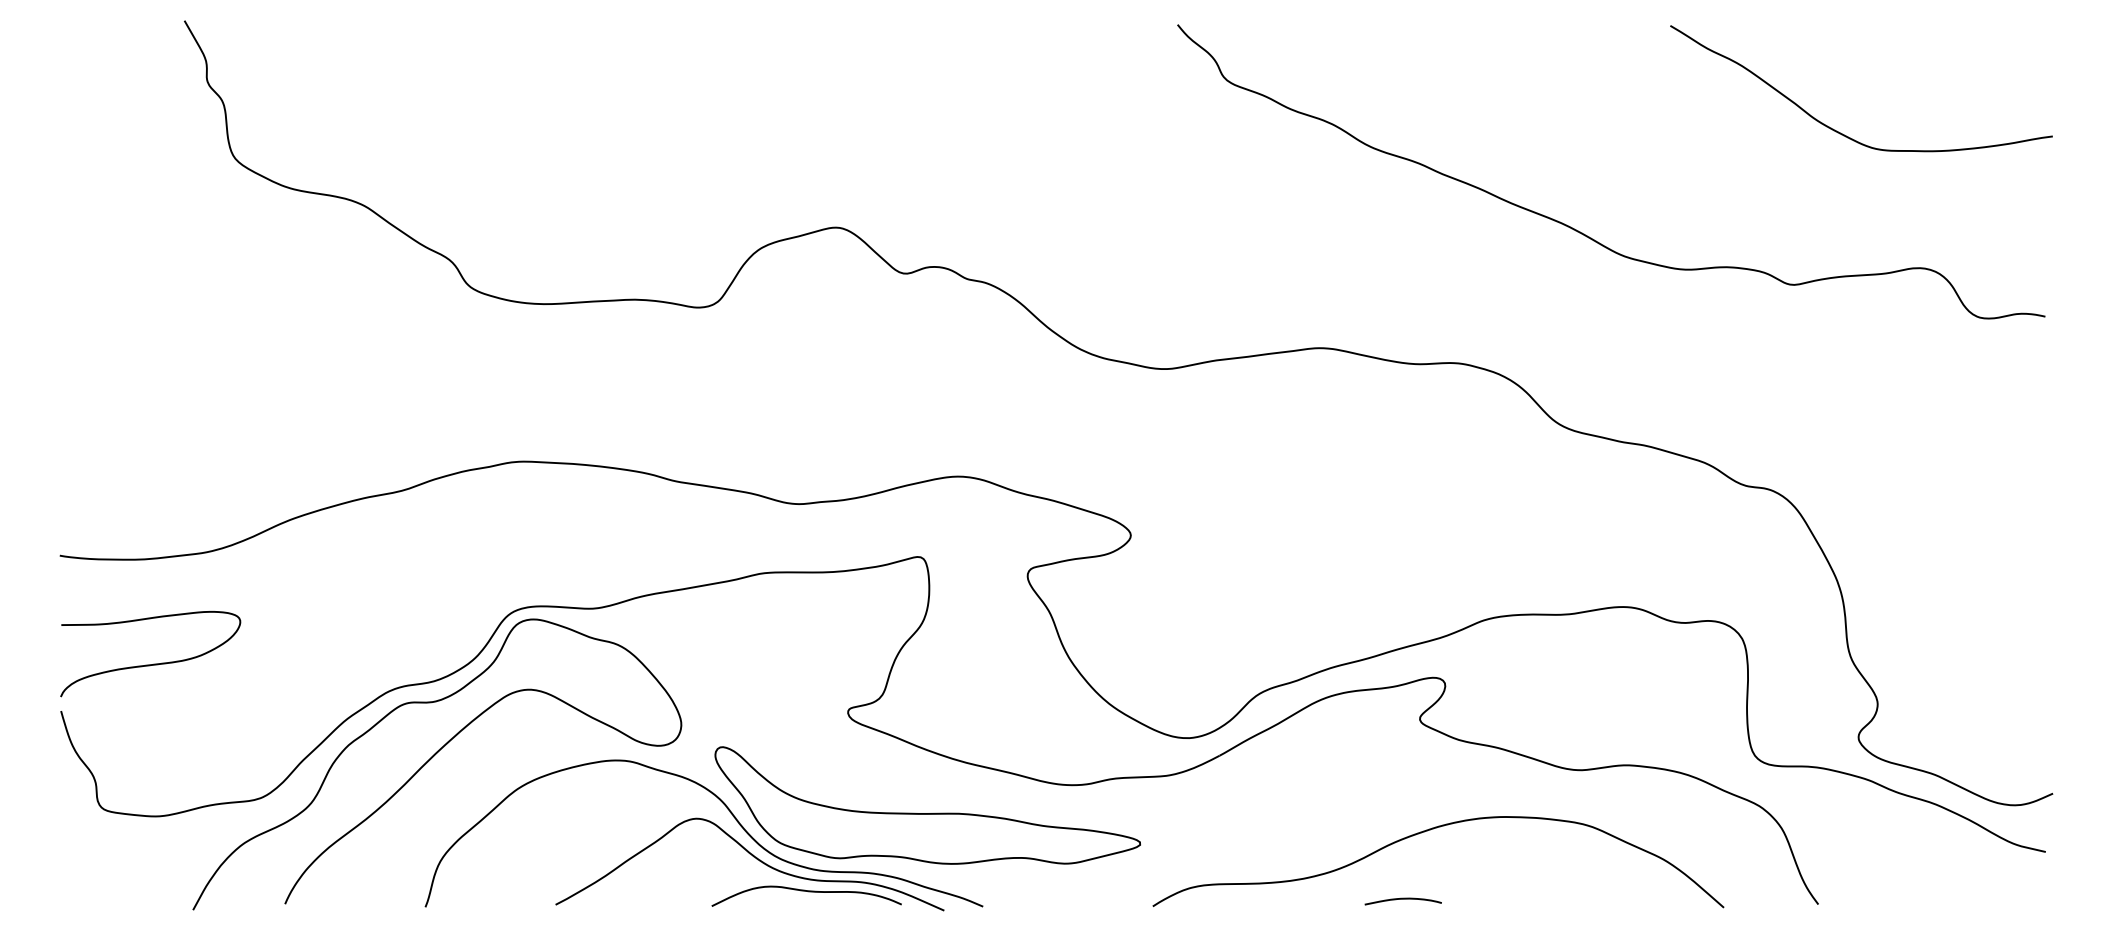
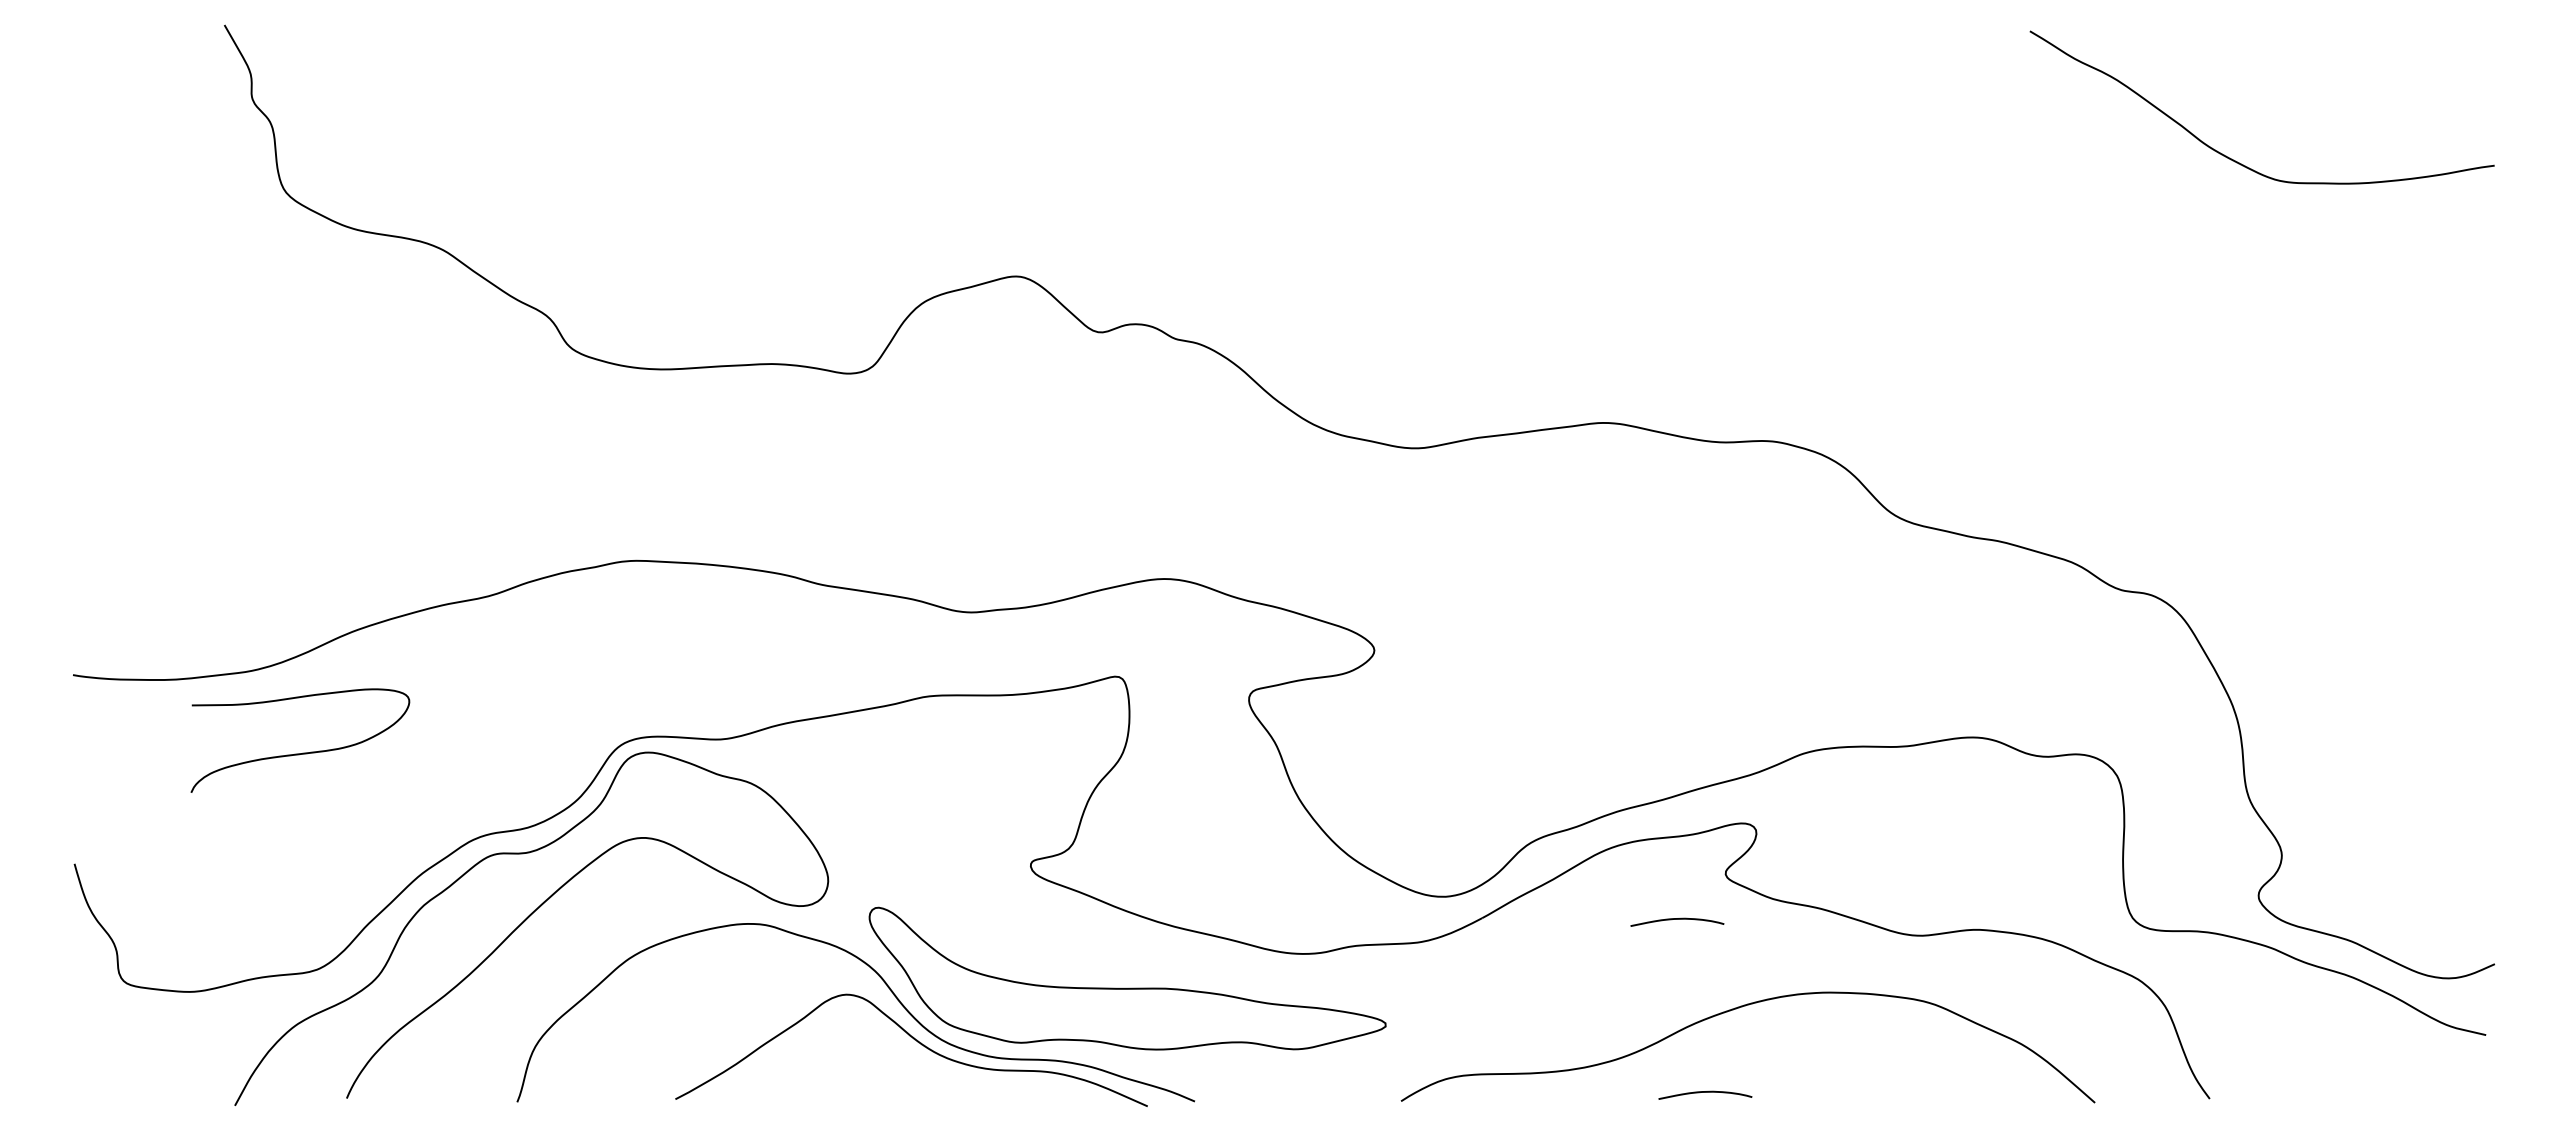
curve: (1576, 229) -> (1915, 278), removed
curve: (152, 663) -> (302, 752), moved
curve: (1380, 756) -> (1677, 919), added
curve: (806, 891) -> (980, 1083), removed

